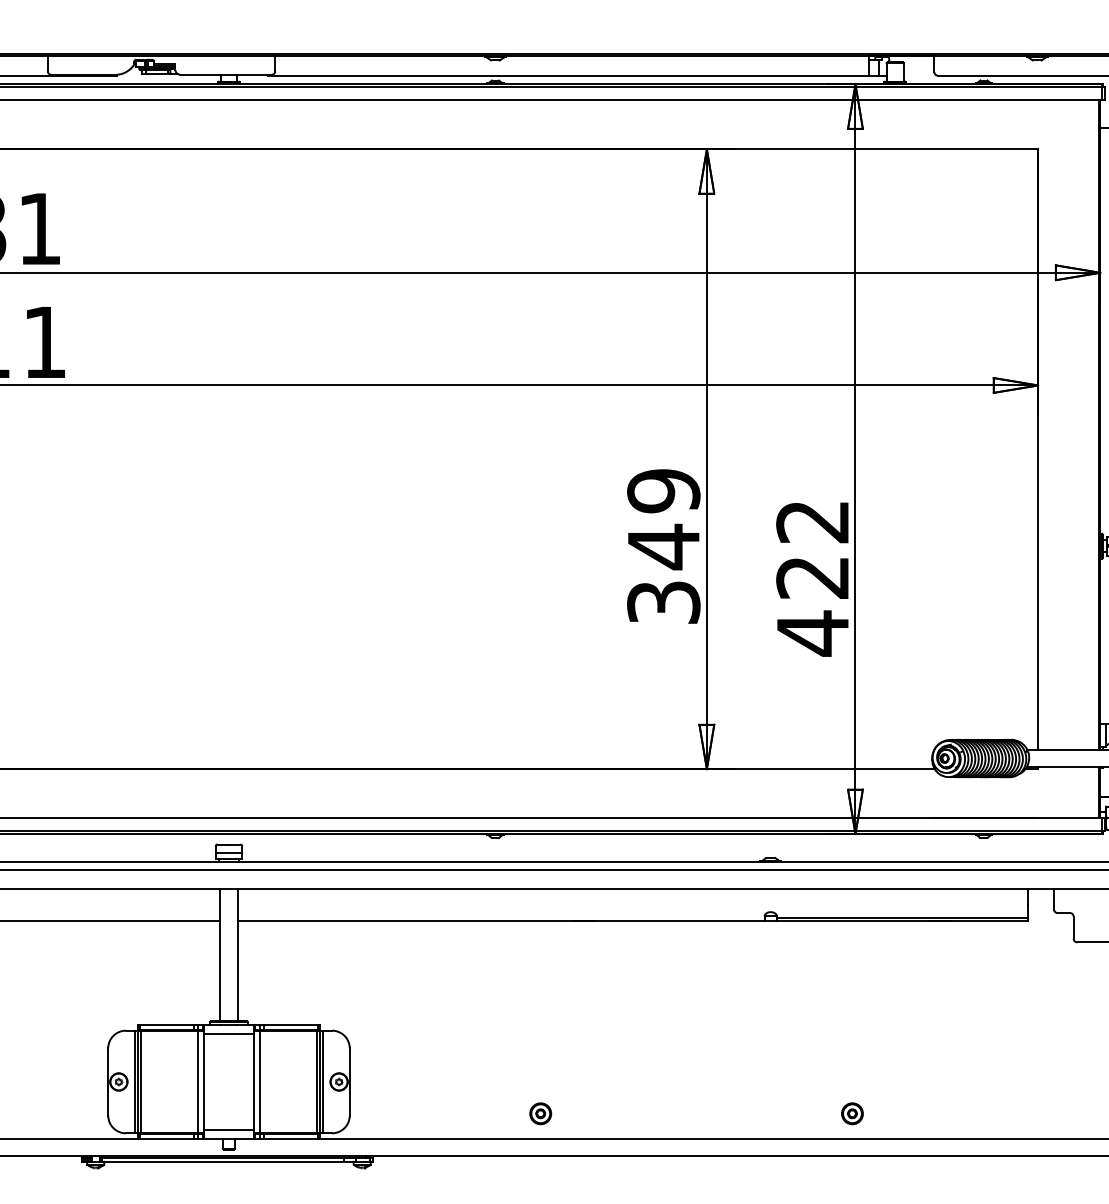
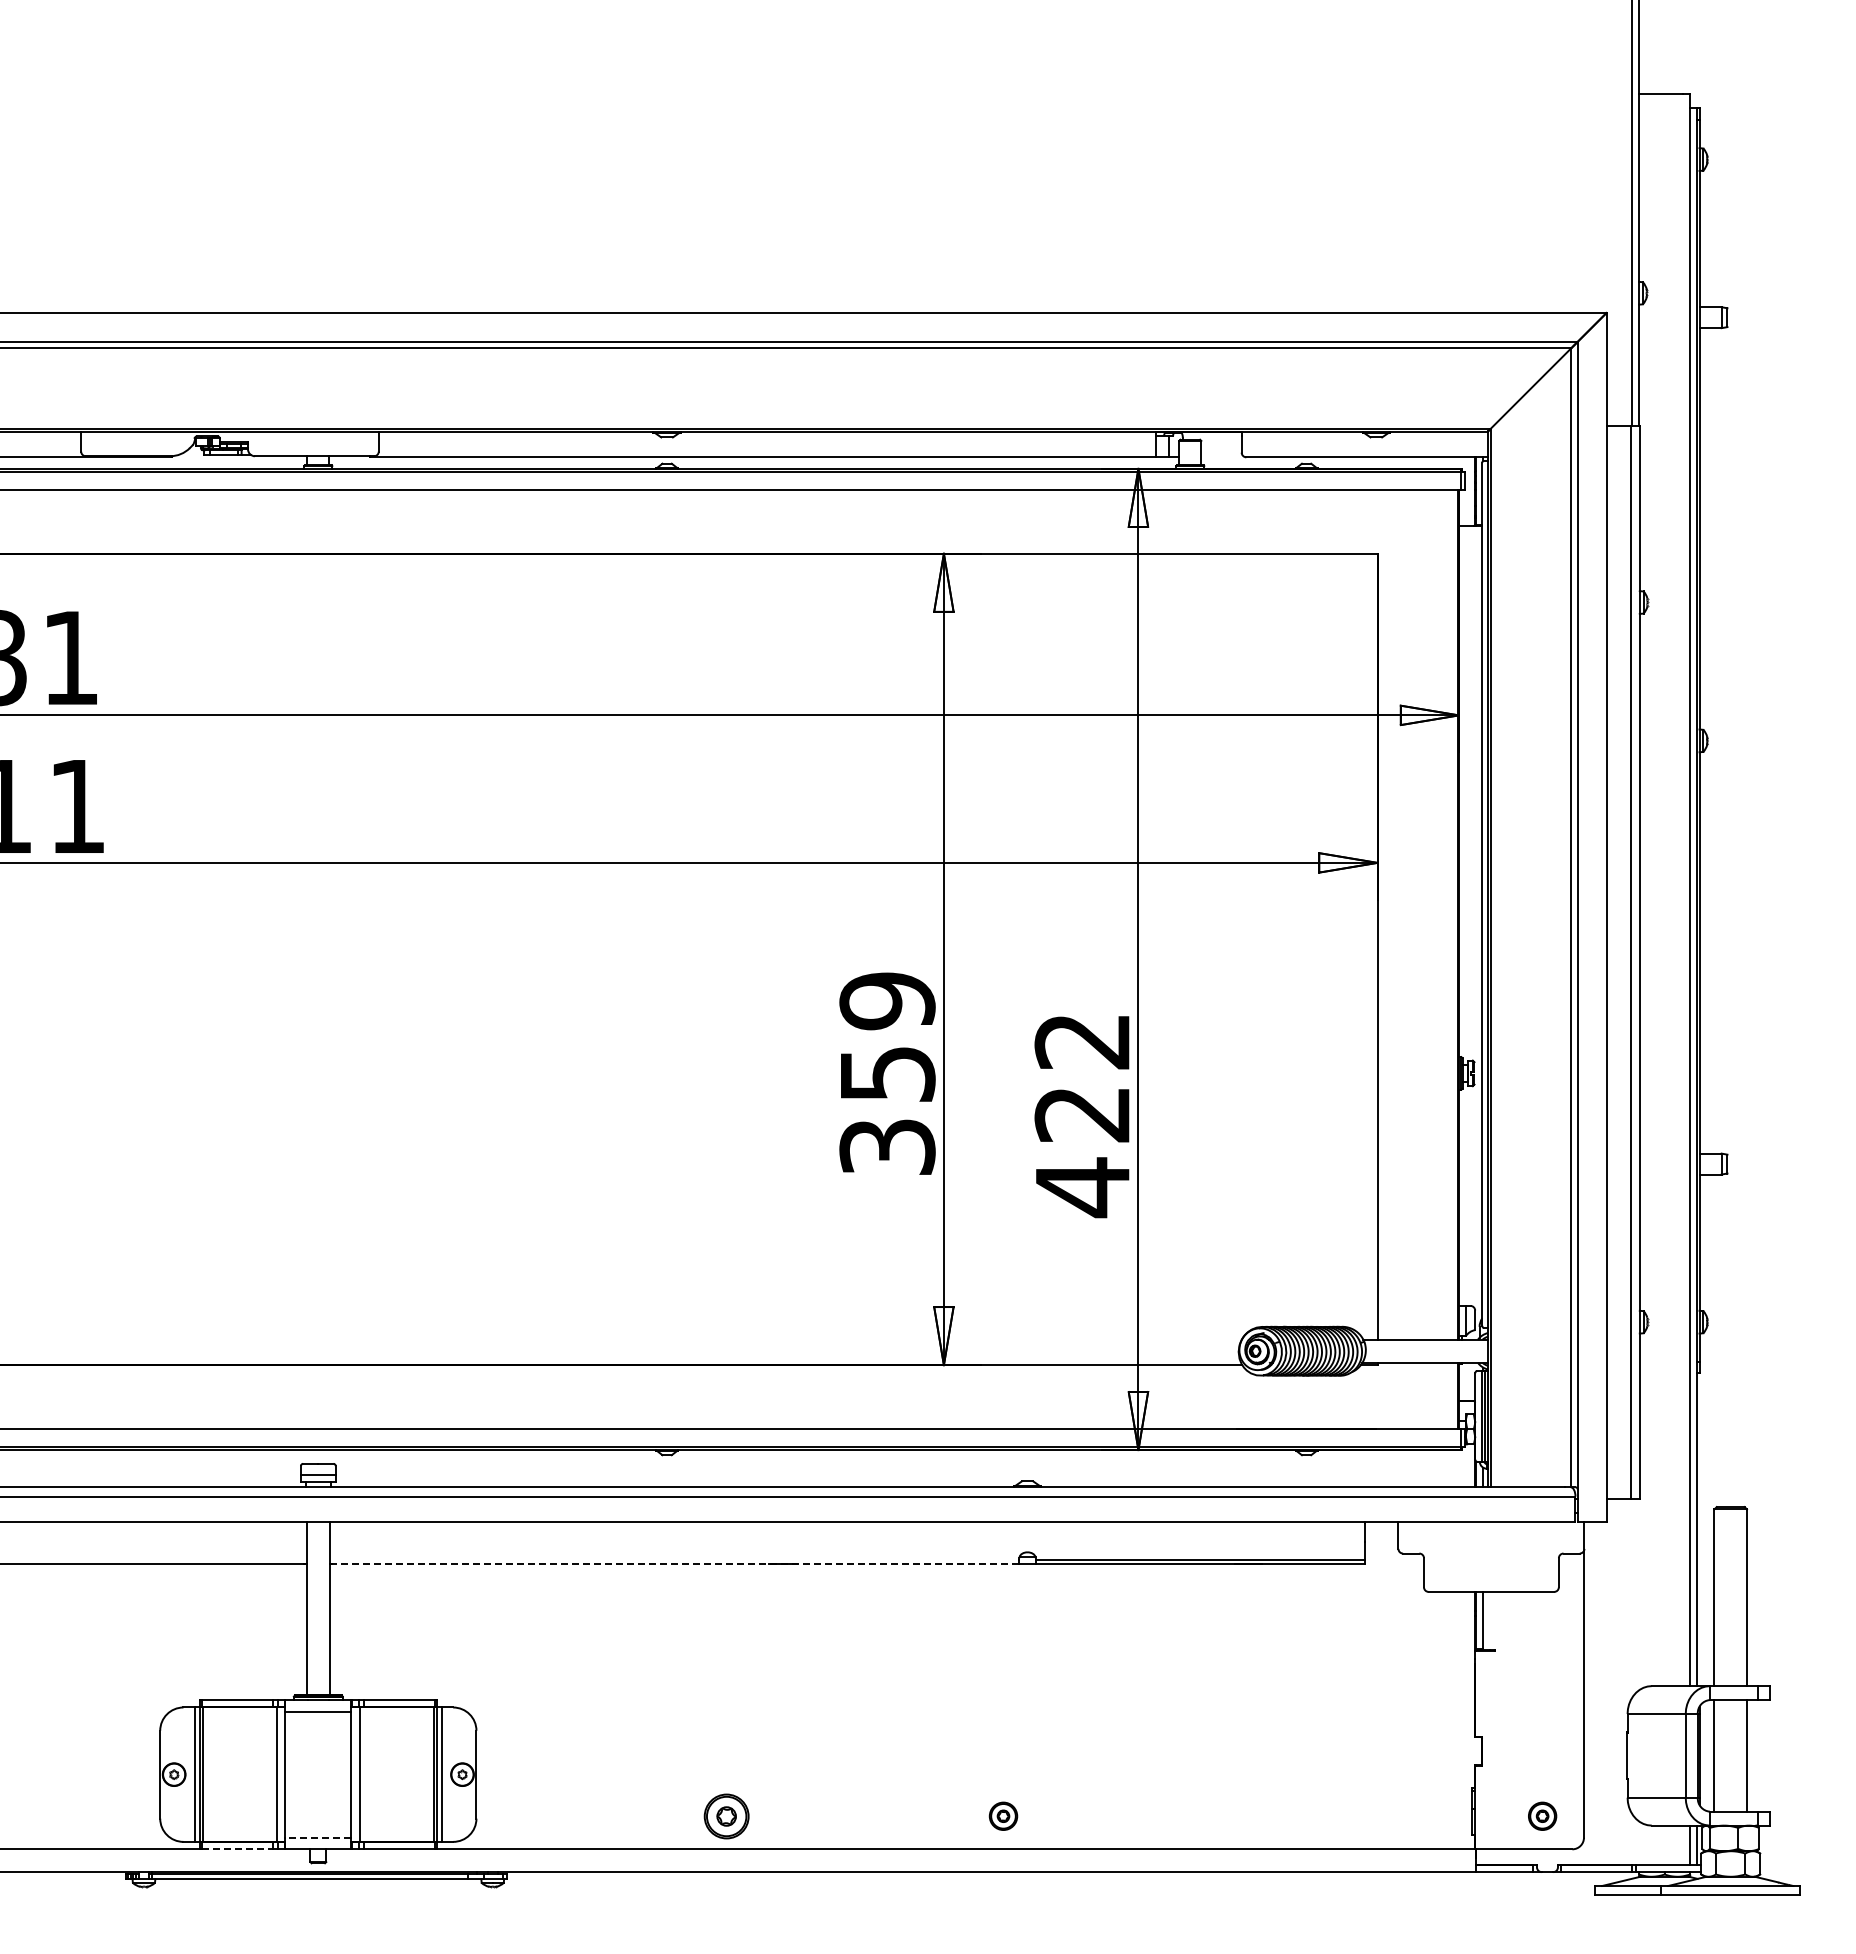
text: (664, 547) -> (888, 1074), 349 -> 359
line: (501, 920) -> (674, 1563), solid -> dashed
part: (540, 1113) -> (725, 1815), size x1.6
part: (852, 1113) -> (1003, 1815), moved
line: (229, 1129) -> (318, 1837), solid -> dashed
line: (167, 1139) -> (237, 1849), solid -> dashed

